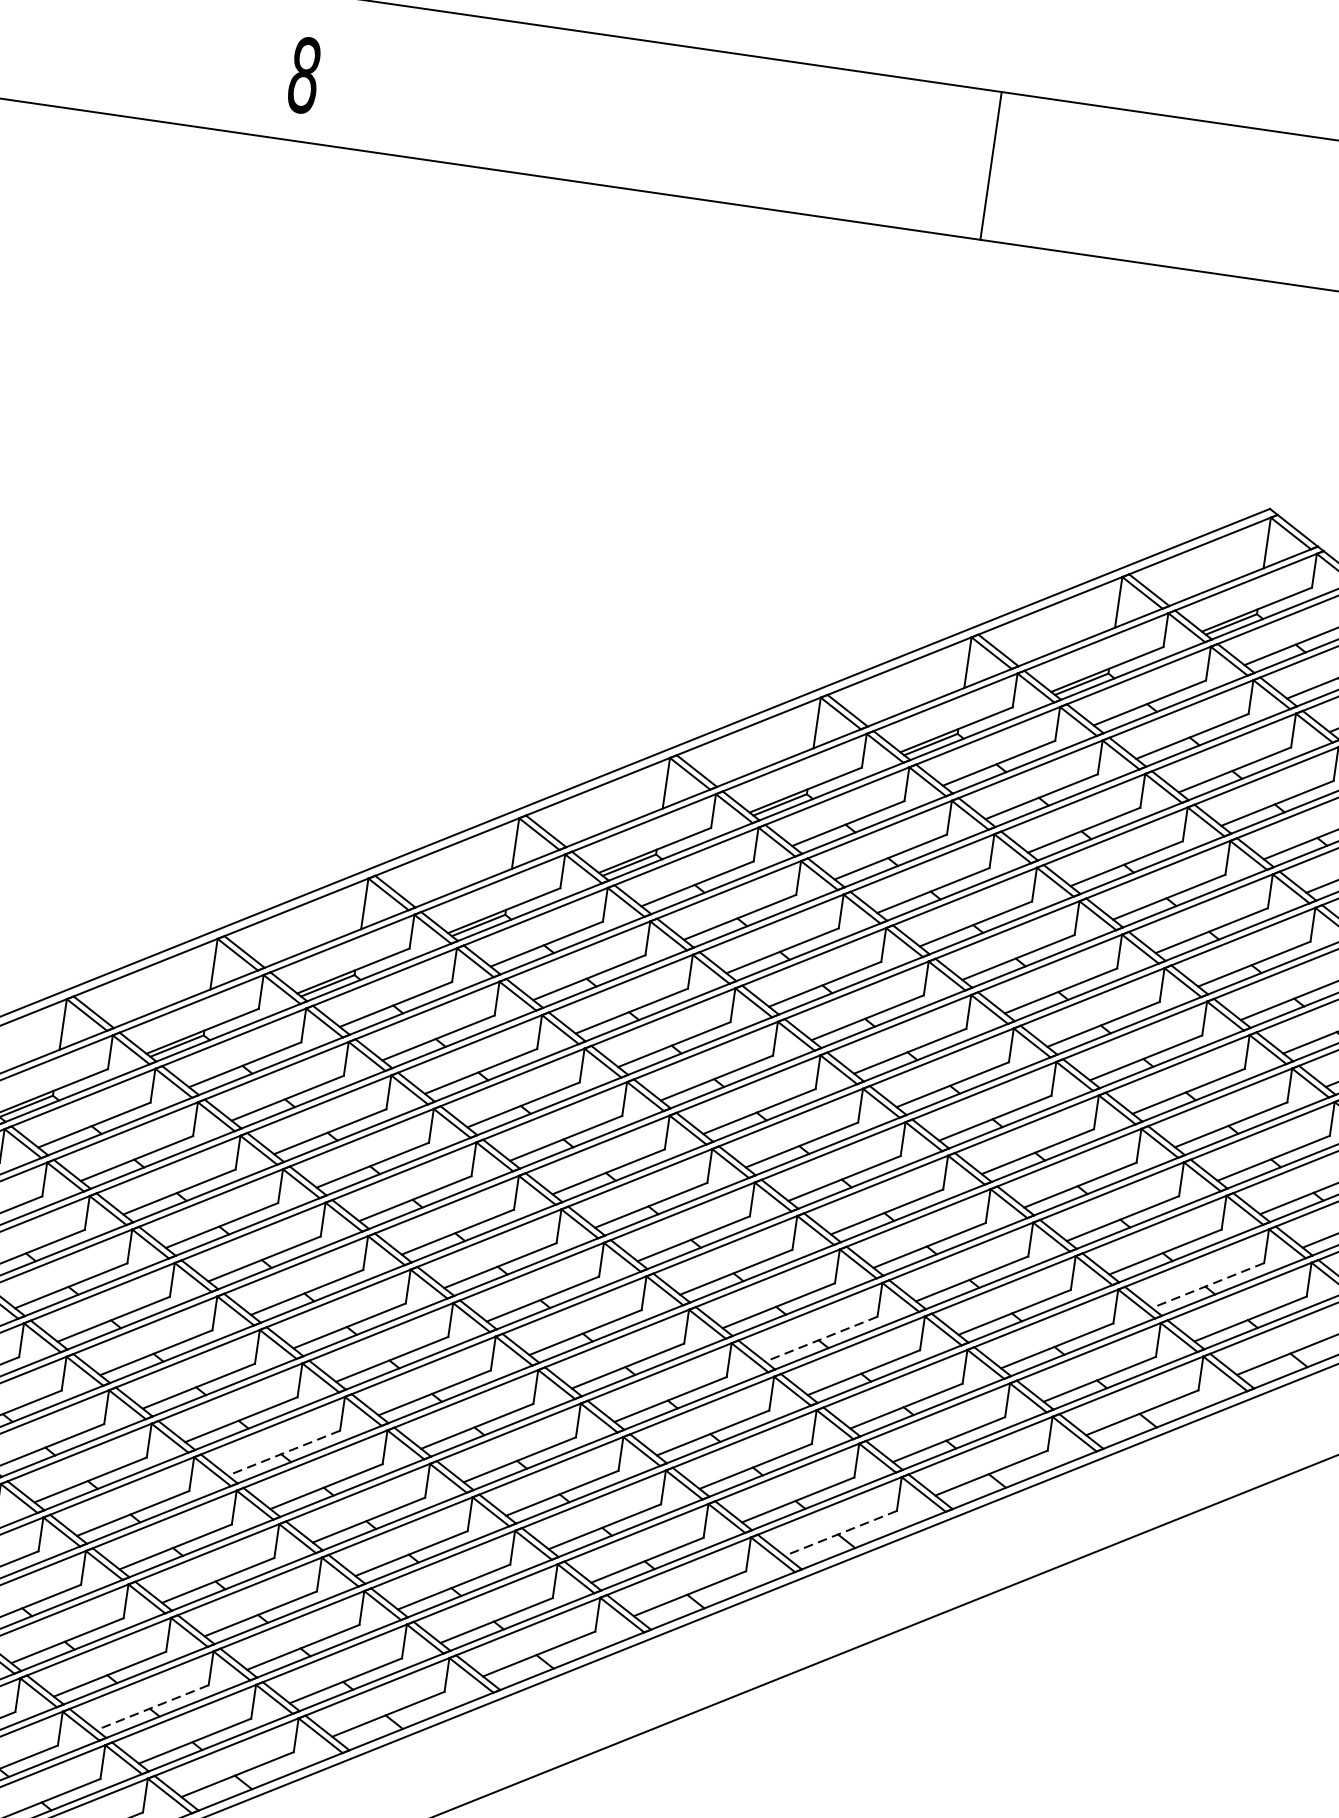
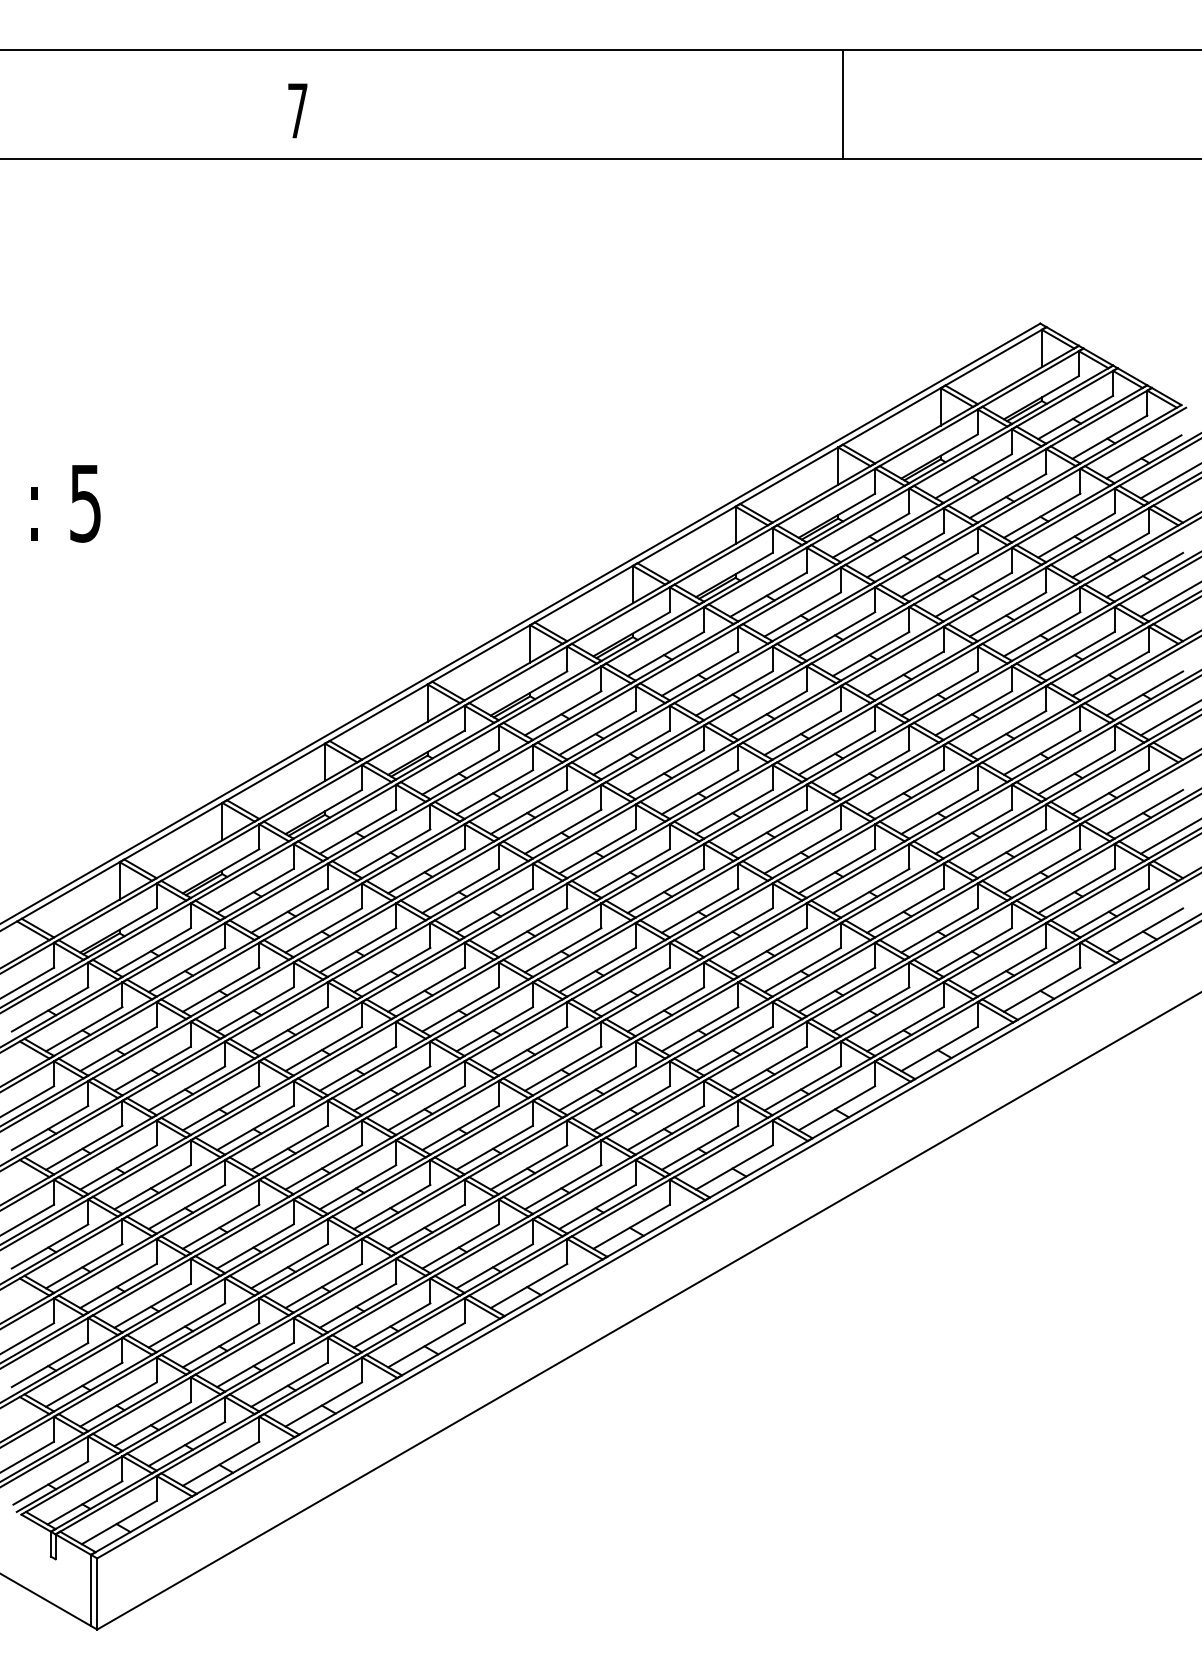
text: (304, 74) -> (297, 110), 8 -> 7
line: (991, 165) -> (843, 104), moved
line: (1206, 1286) -> (1075, 891), dashed -> solid
line: (820, 1339) -> (802, 970), dashed -> solid
line: (282, 1453) -> (425, 1108), dashed -> solid
line: (840, 1533) -> (836, 1108), dashed -> solid
line: (151, 1708) -> (357, 1306), dashed -> solid

